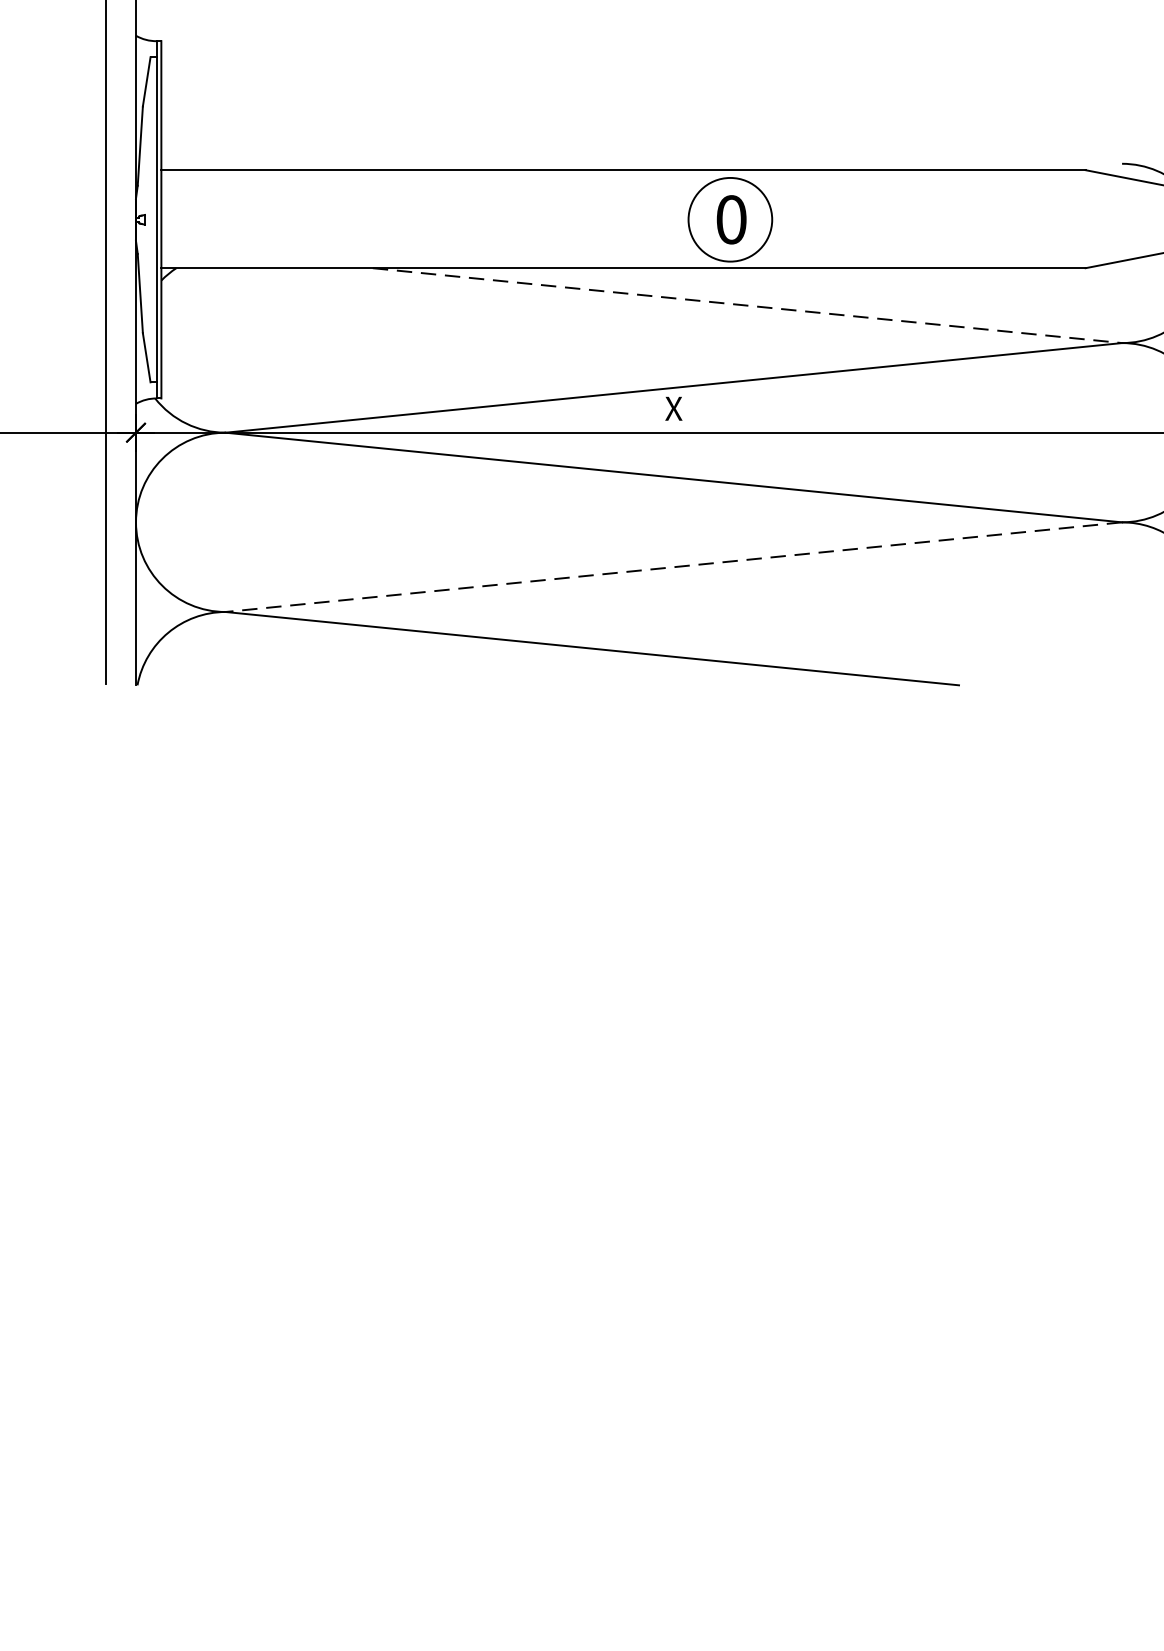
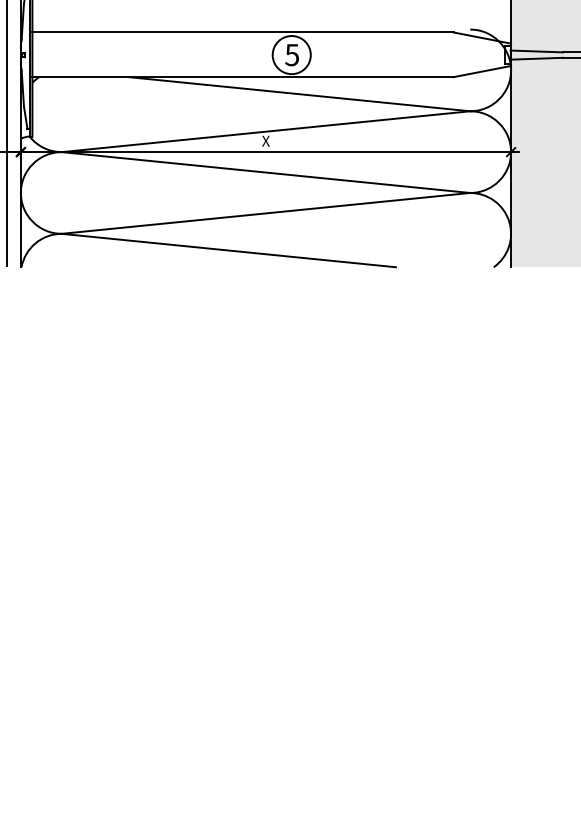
text: (732, 218) -> (292, 54), 0 -> 5
line: (747, 306) -> (299, 94), dashed -> solid
line: (672, 567) -> (265, 213), dashed -> solid

